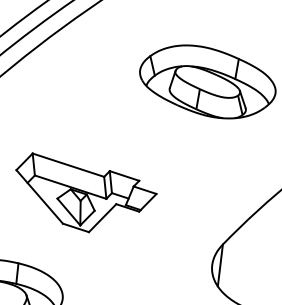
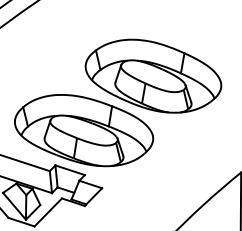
part: (138, 135) -> (84, 129), added

